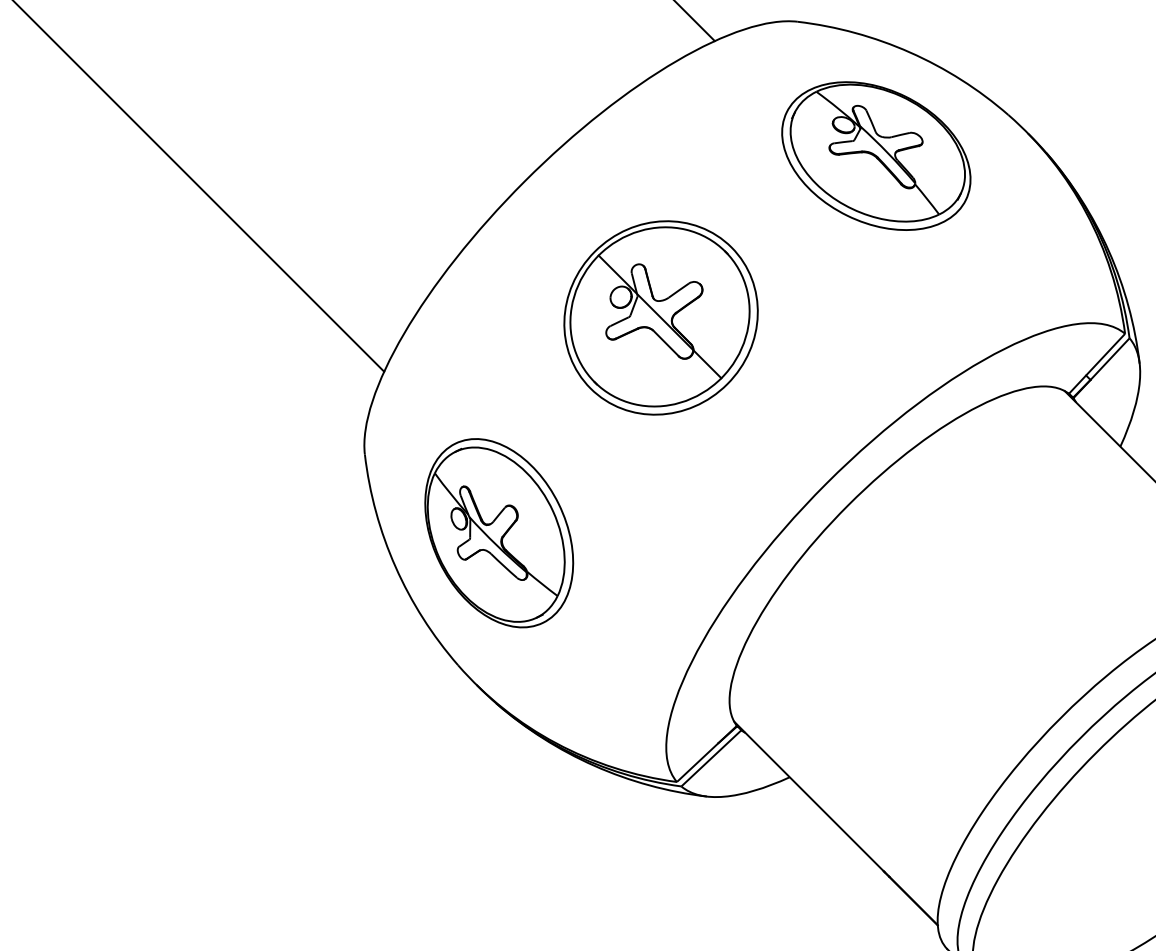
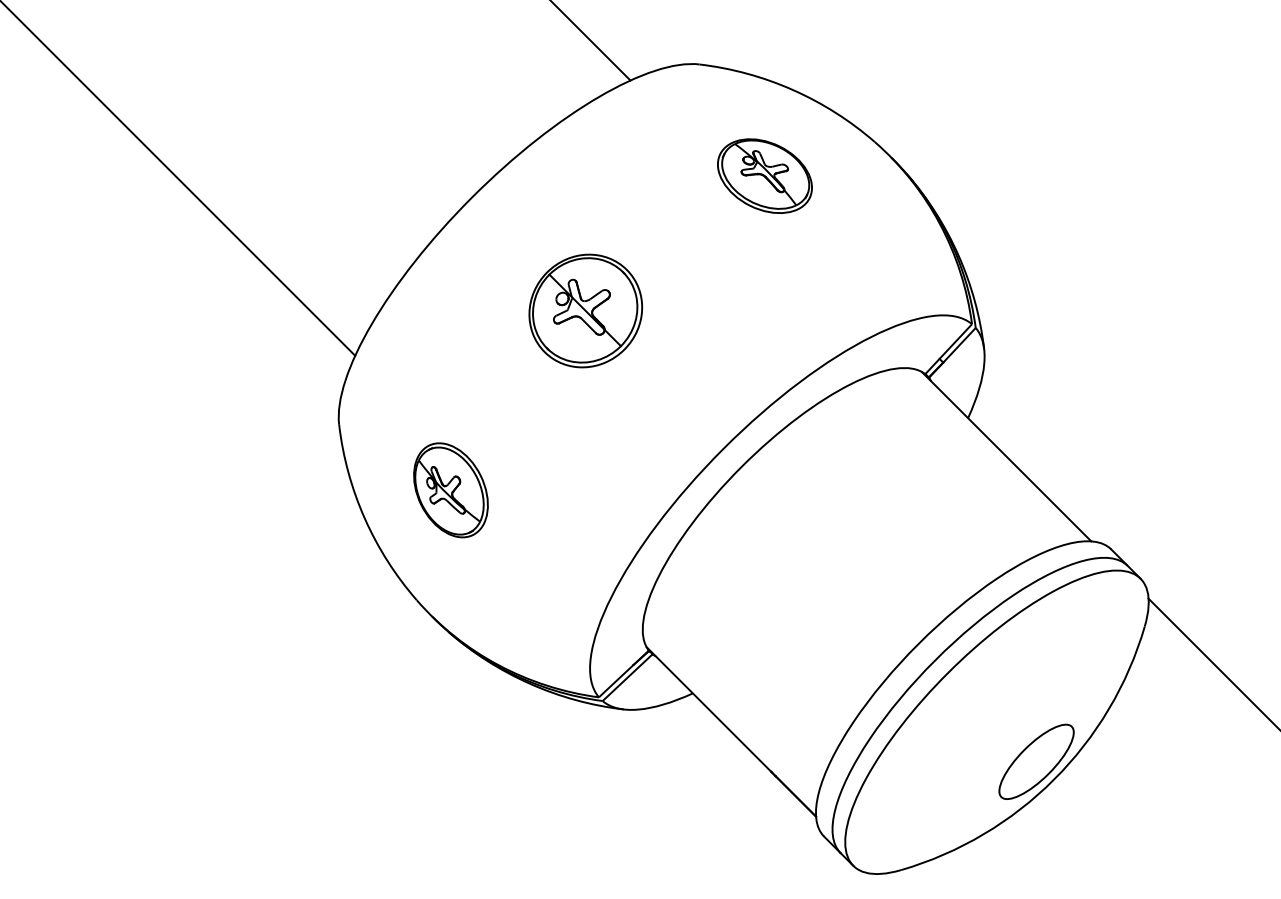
part: (875, 155) -> (764, 175), size x0.6
part: (660, 317) -> (585, 310), size x0.7
part: (498, 533) -> (450, 490), size x0.6

